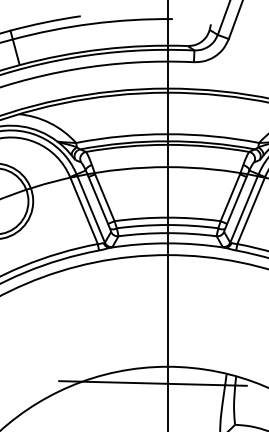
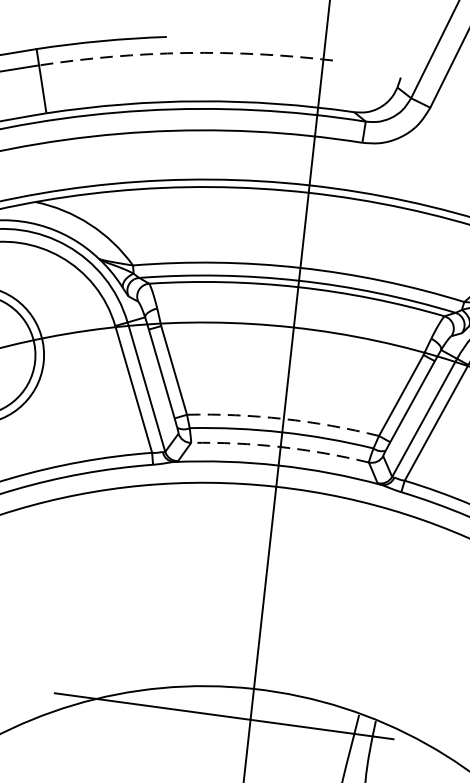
arc: (92, 23) -> (186, 52), solid -> dashed
arc: (167, 217) -> (283, 418), solid -> dashed
arc: (167, 233) -> (280, 447), solid -> dashed

